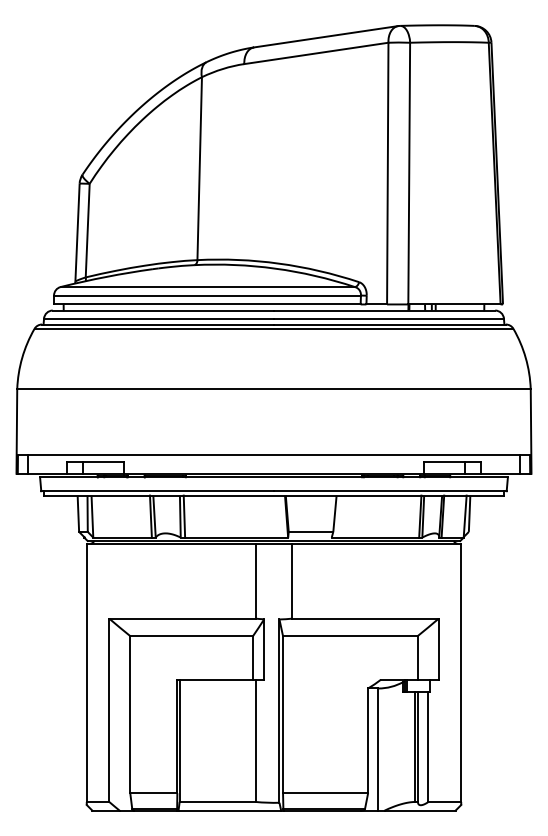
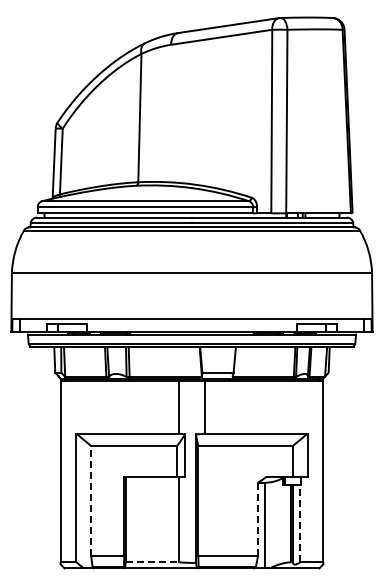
line: (130, 713) -> (91, 500), solid -> dashed
line: (368, 740) -> (258, 519), solid -> dashed
line: (428, 746) -> (300, 523), solid -> dashed
line: (217, 802) -> (152, 562), solid -> dashed

